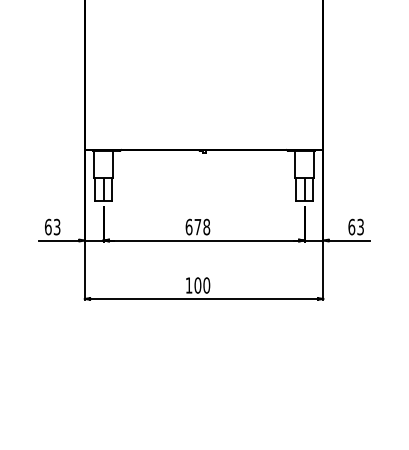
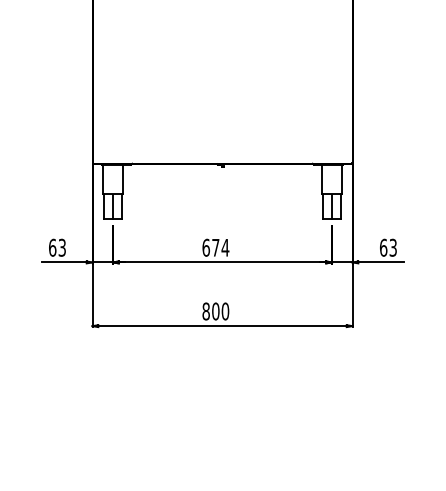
text: (206, 226) -> (225, 247), 678 -> 674
text: (188, 285) -> (205, 311), 100 -> 800

